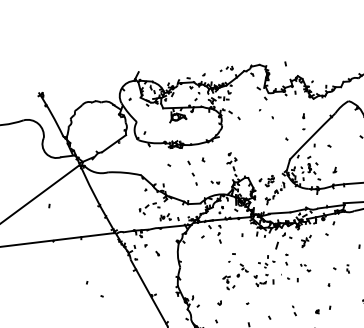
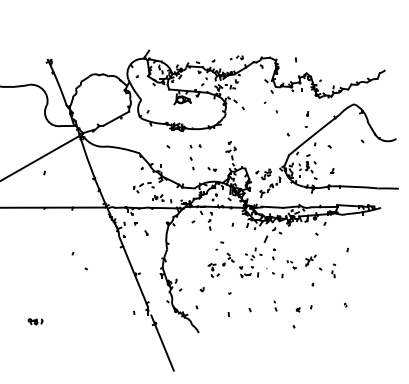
part: (196, 161) -> (195, 146), size x0.62
part: (306, 241) -> (310, 260), moved
part: (347, 268) -> (333, 270), size x1.67

